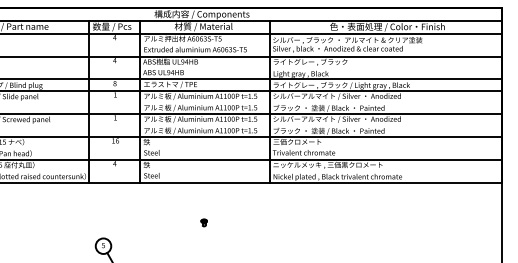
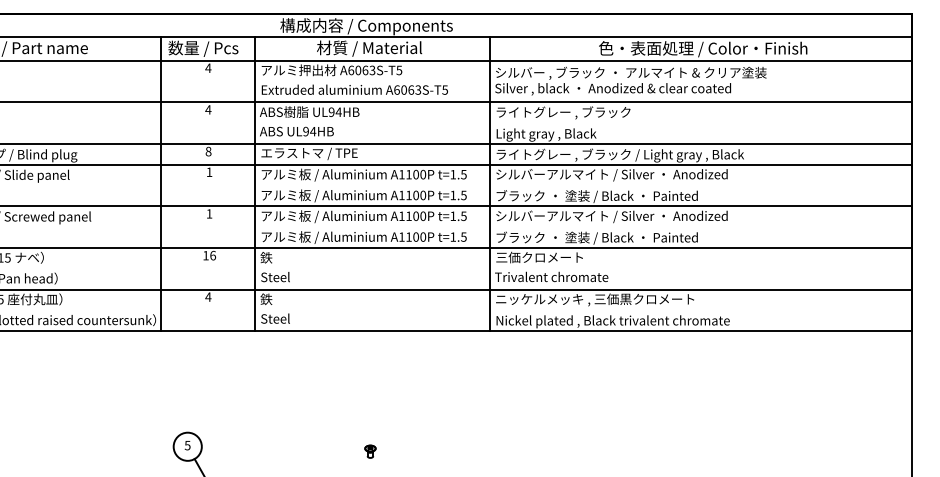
part: (203, 222) -> (369, 450), moved

